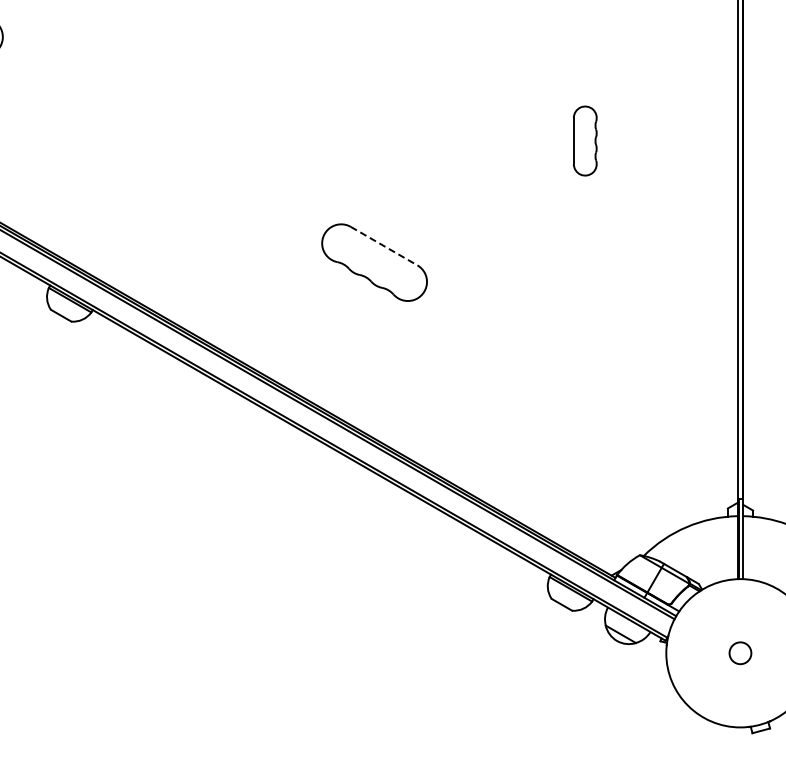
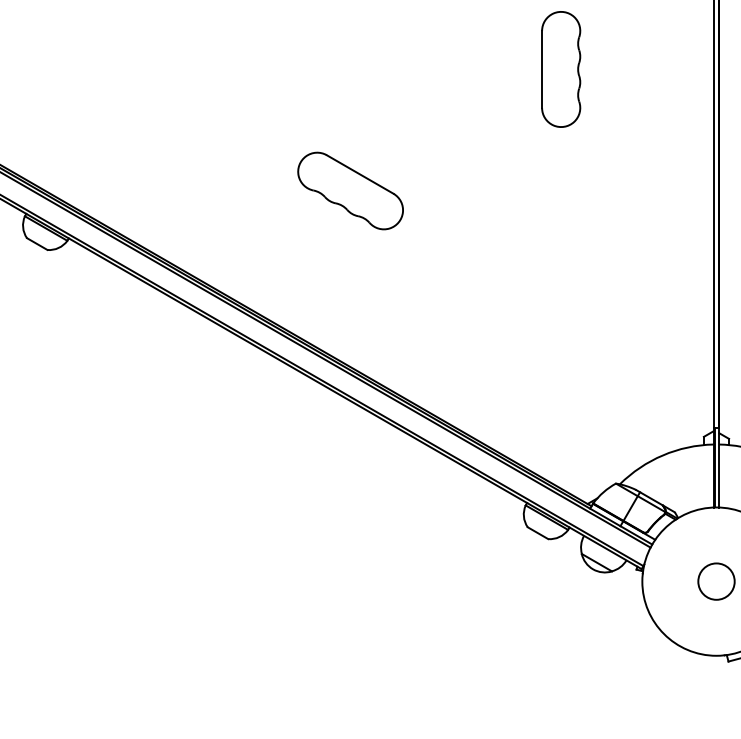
part: (585, 140) -> (561, 68), size x1.67
line: (384, 246) -> (360, 174), dashed -> solid
circle: (740, 653) -> (716, 581), size x1.67

